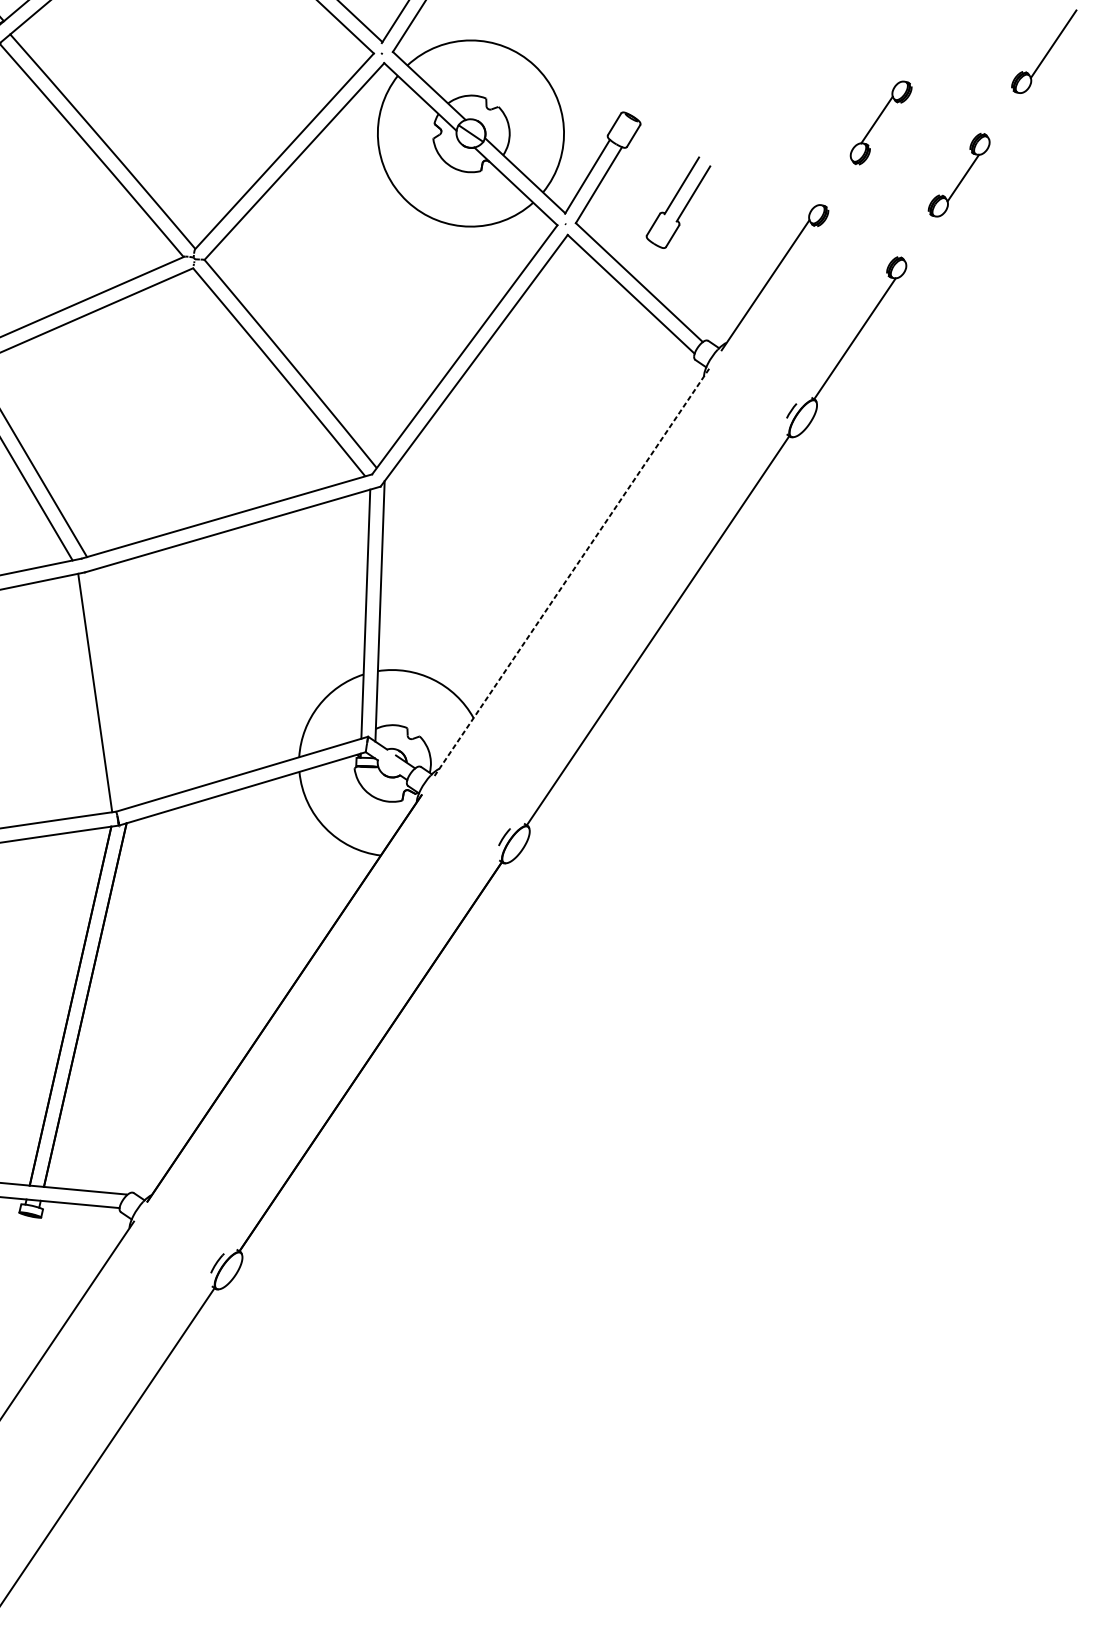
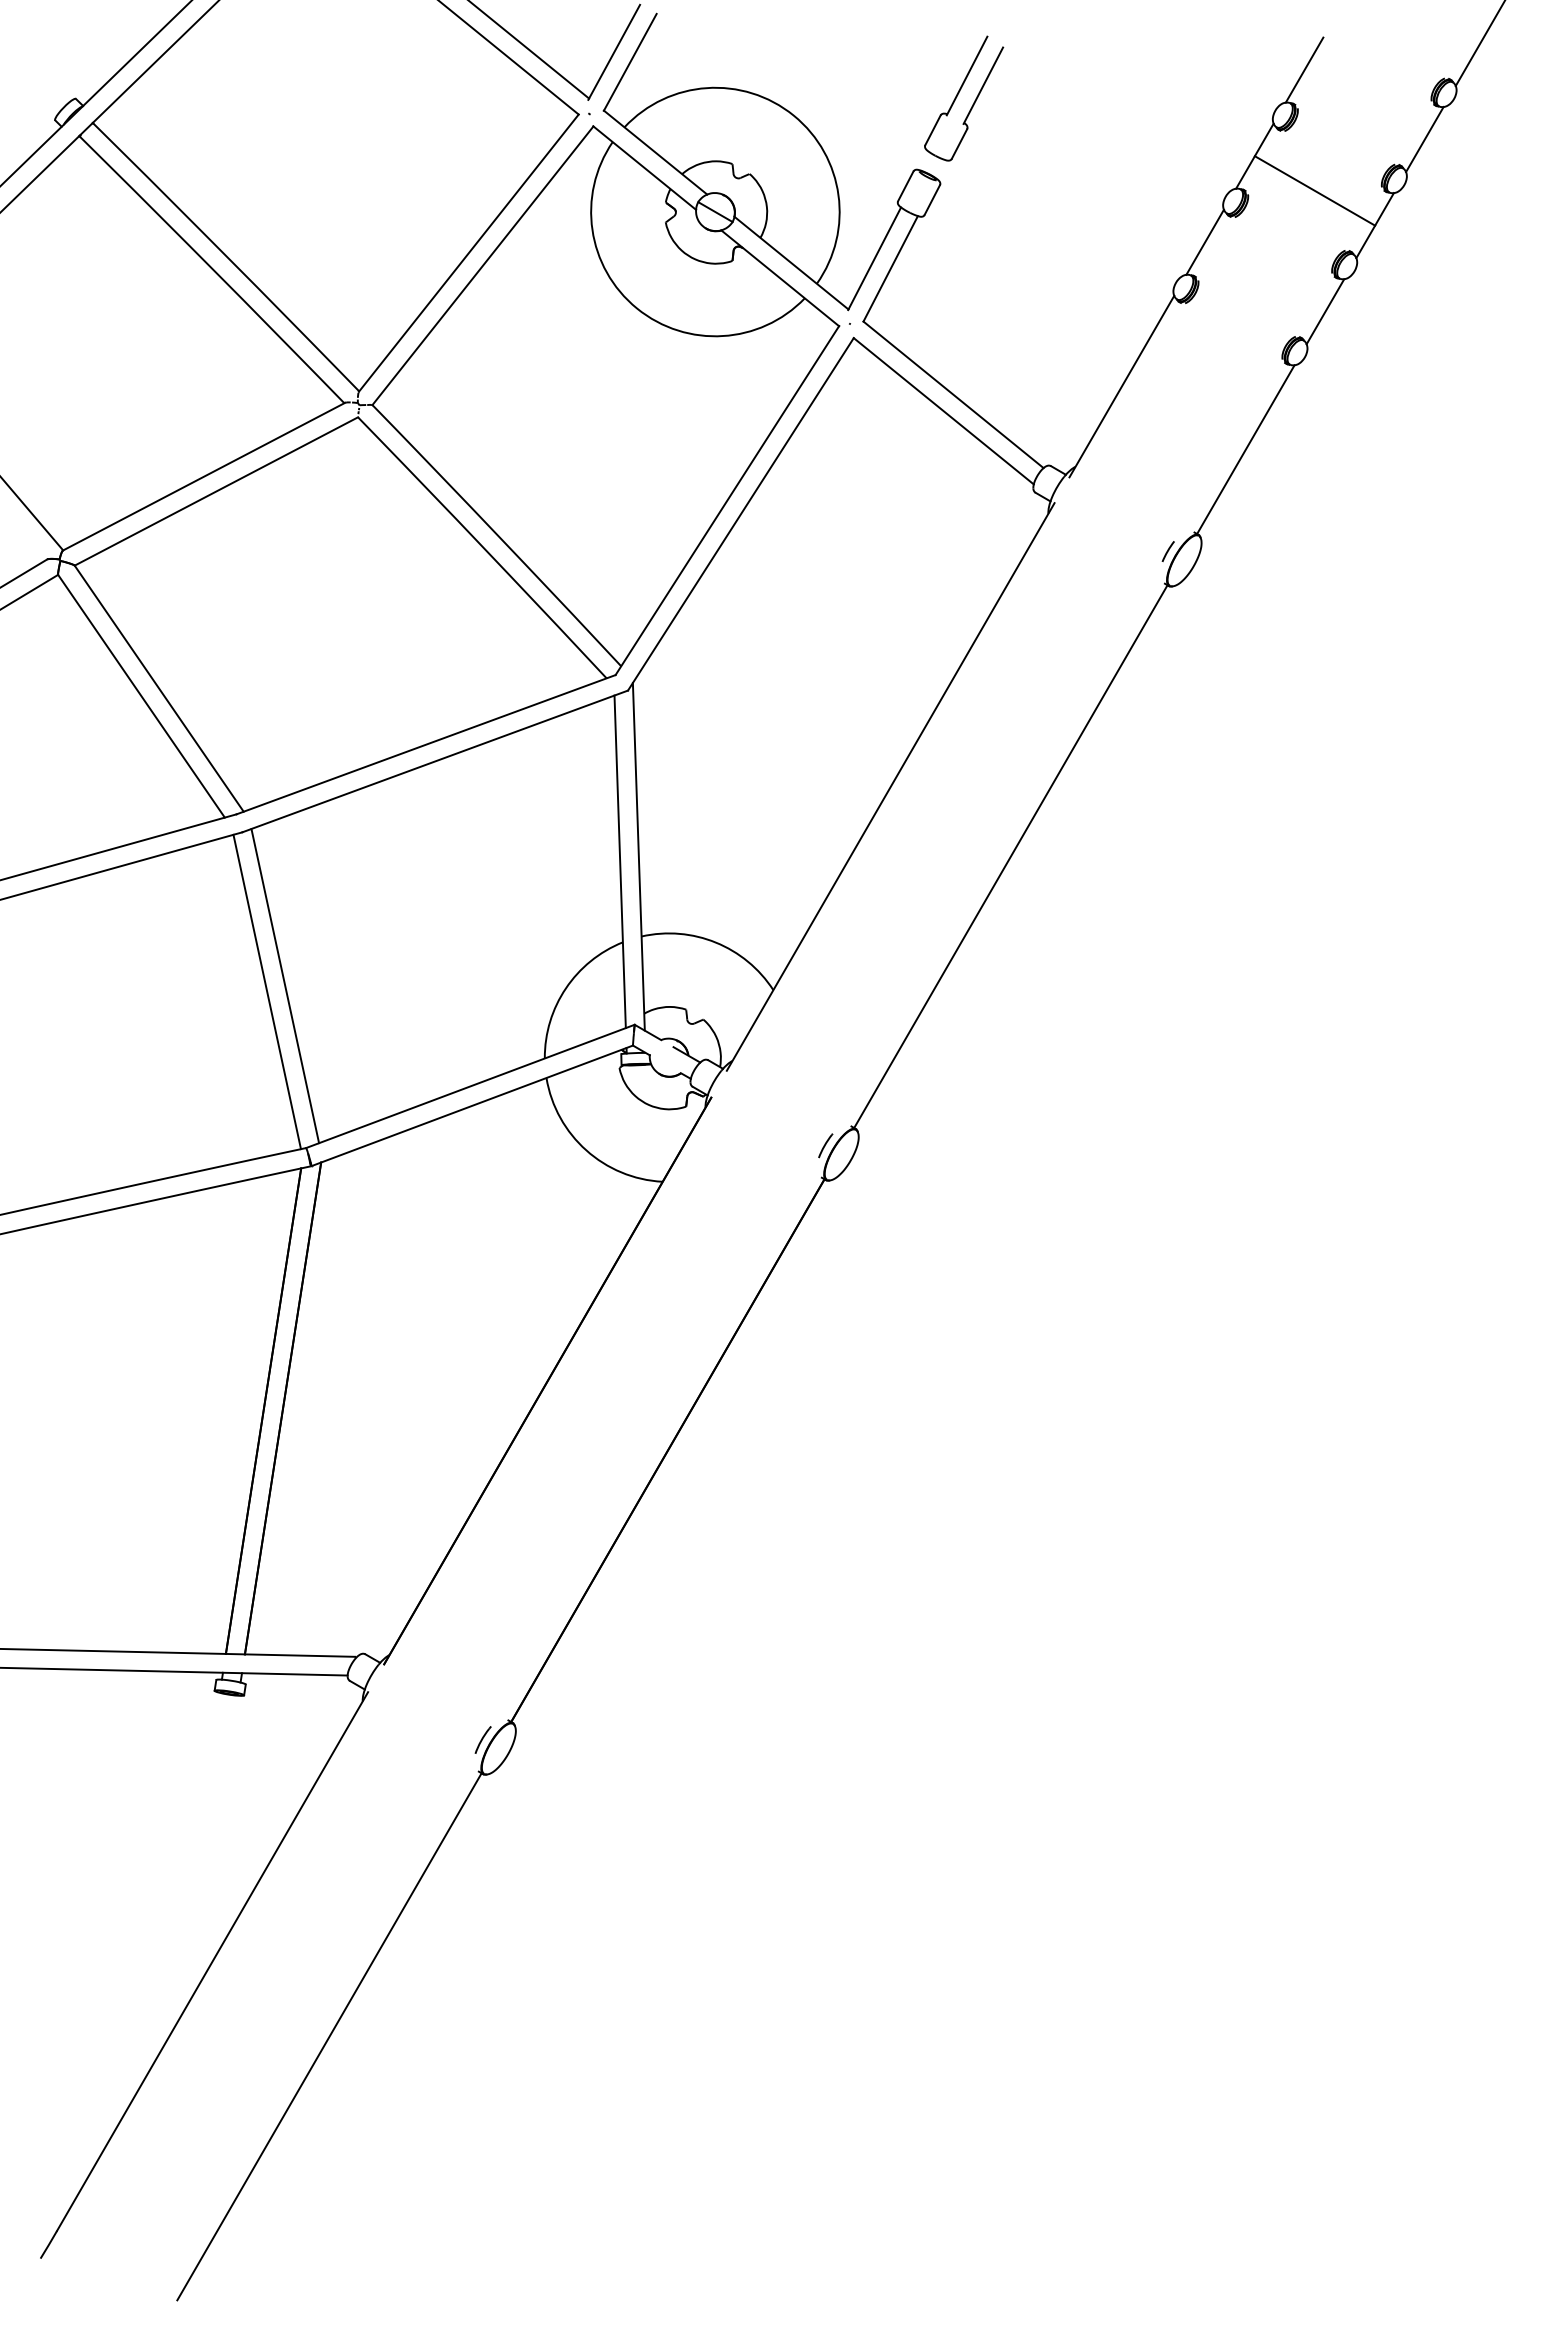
line: (918, 57) -> (1304, 69), added
line: (1004, 116) -> (1424, 139), added
line: (919, 148) -> (1314, 190), added
line: (834, 181) -> (1204, 241), added
part: (674, 199) -> (958, 95), moved
line: (921, 239) -> (1325, 311), added
line: (571, 572) -> (890, 786), dashed -> solid
line: (109, 689) -> (285, 986), added

